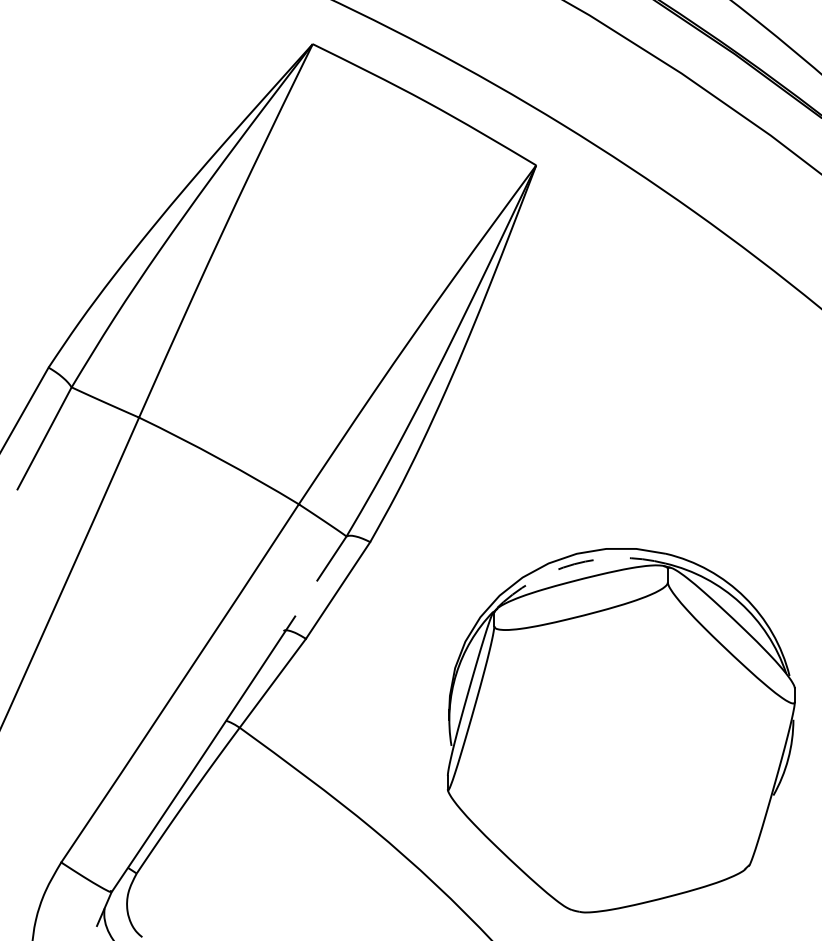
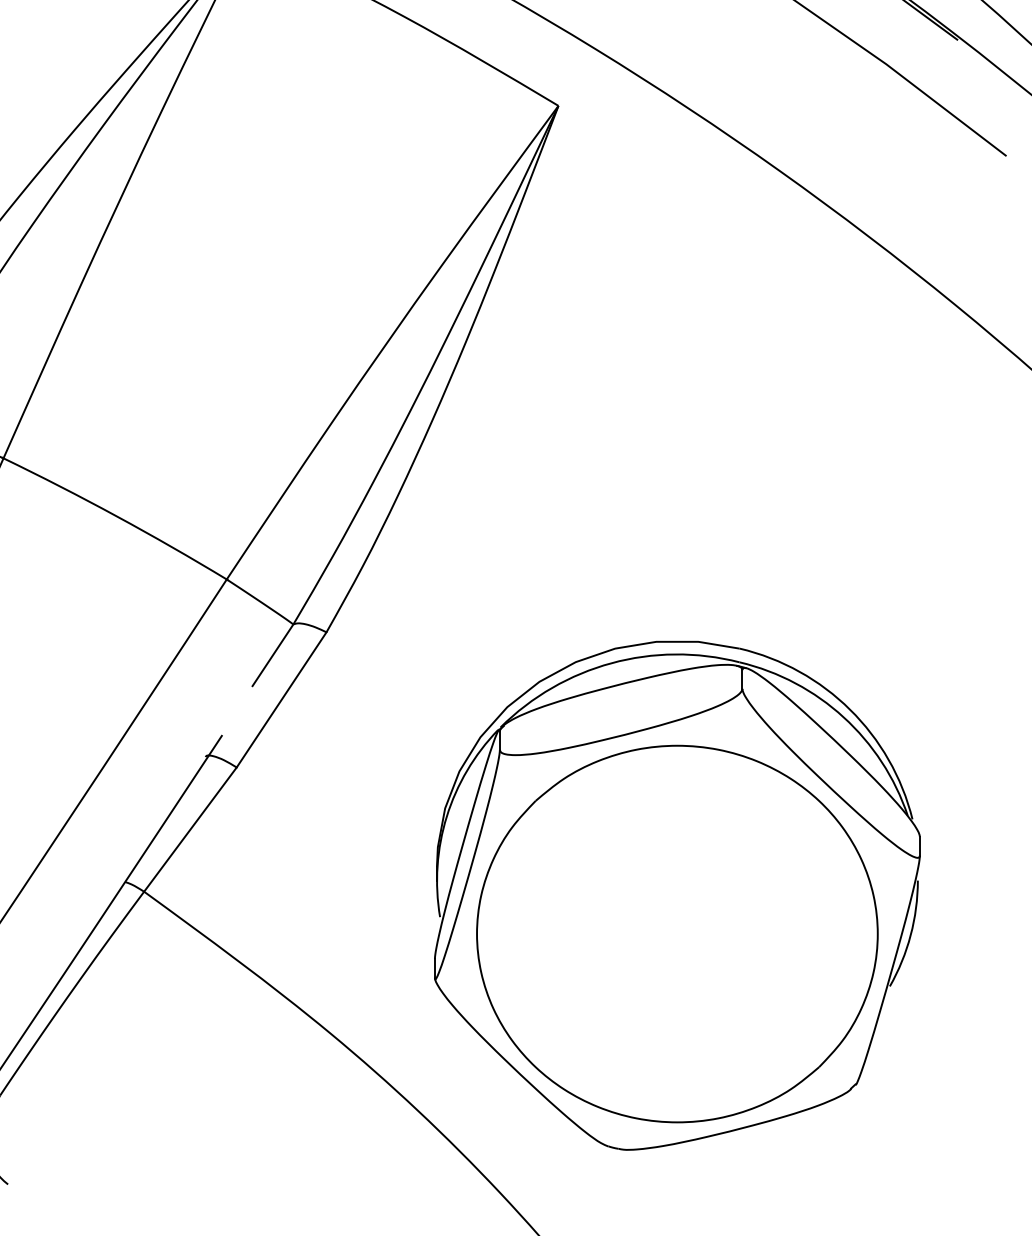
arc: (574, 564) -> (611, 663), dashed -> solid
part: (621, 757) -> (677, 933), added

